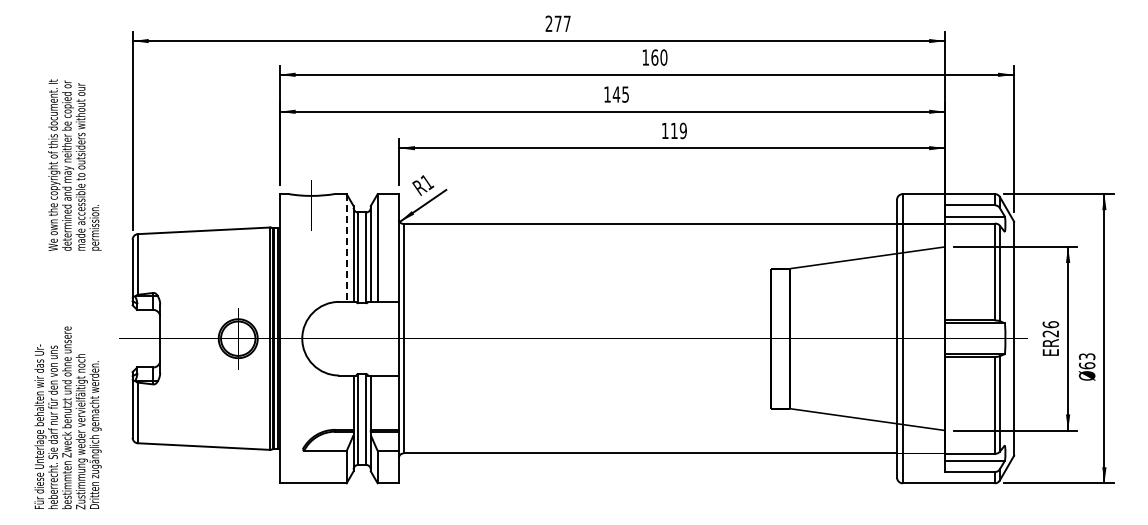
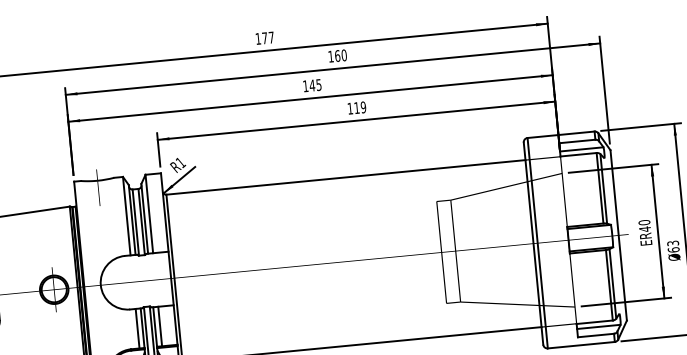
text: (548, 23) -> (257, 38), 277 -> 177
line: (346, 248) -> (126, 216), dashed -> solid
text: (1050, 329) -> (644, 226), 26 -> 40
line: (346, 402) -> (137, 328), added
line: (377, 402) -> (160, 326), added

